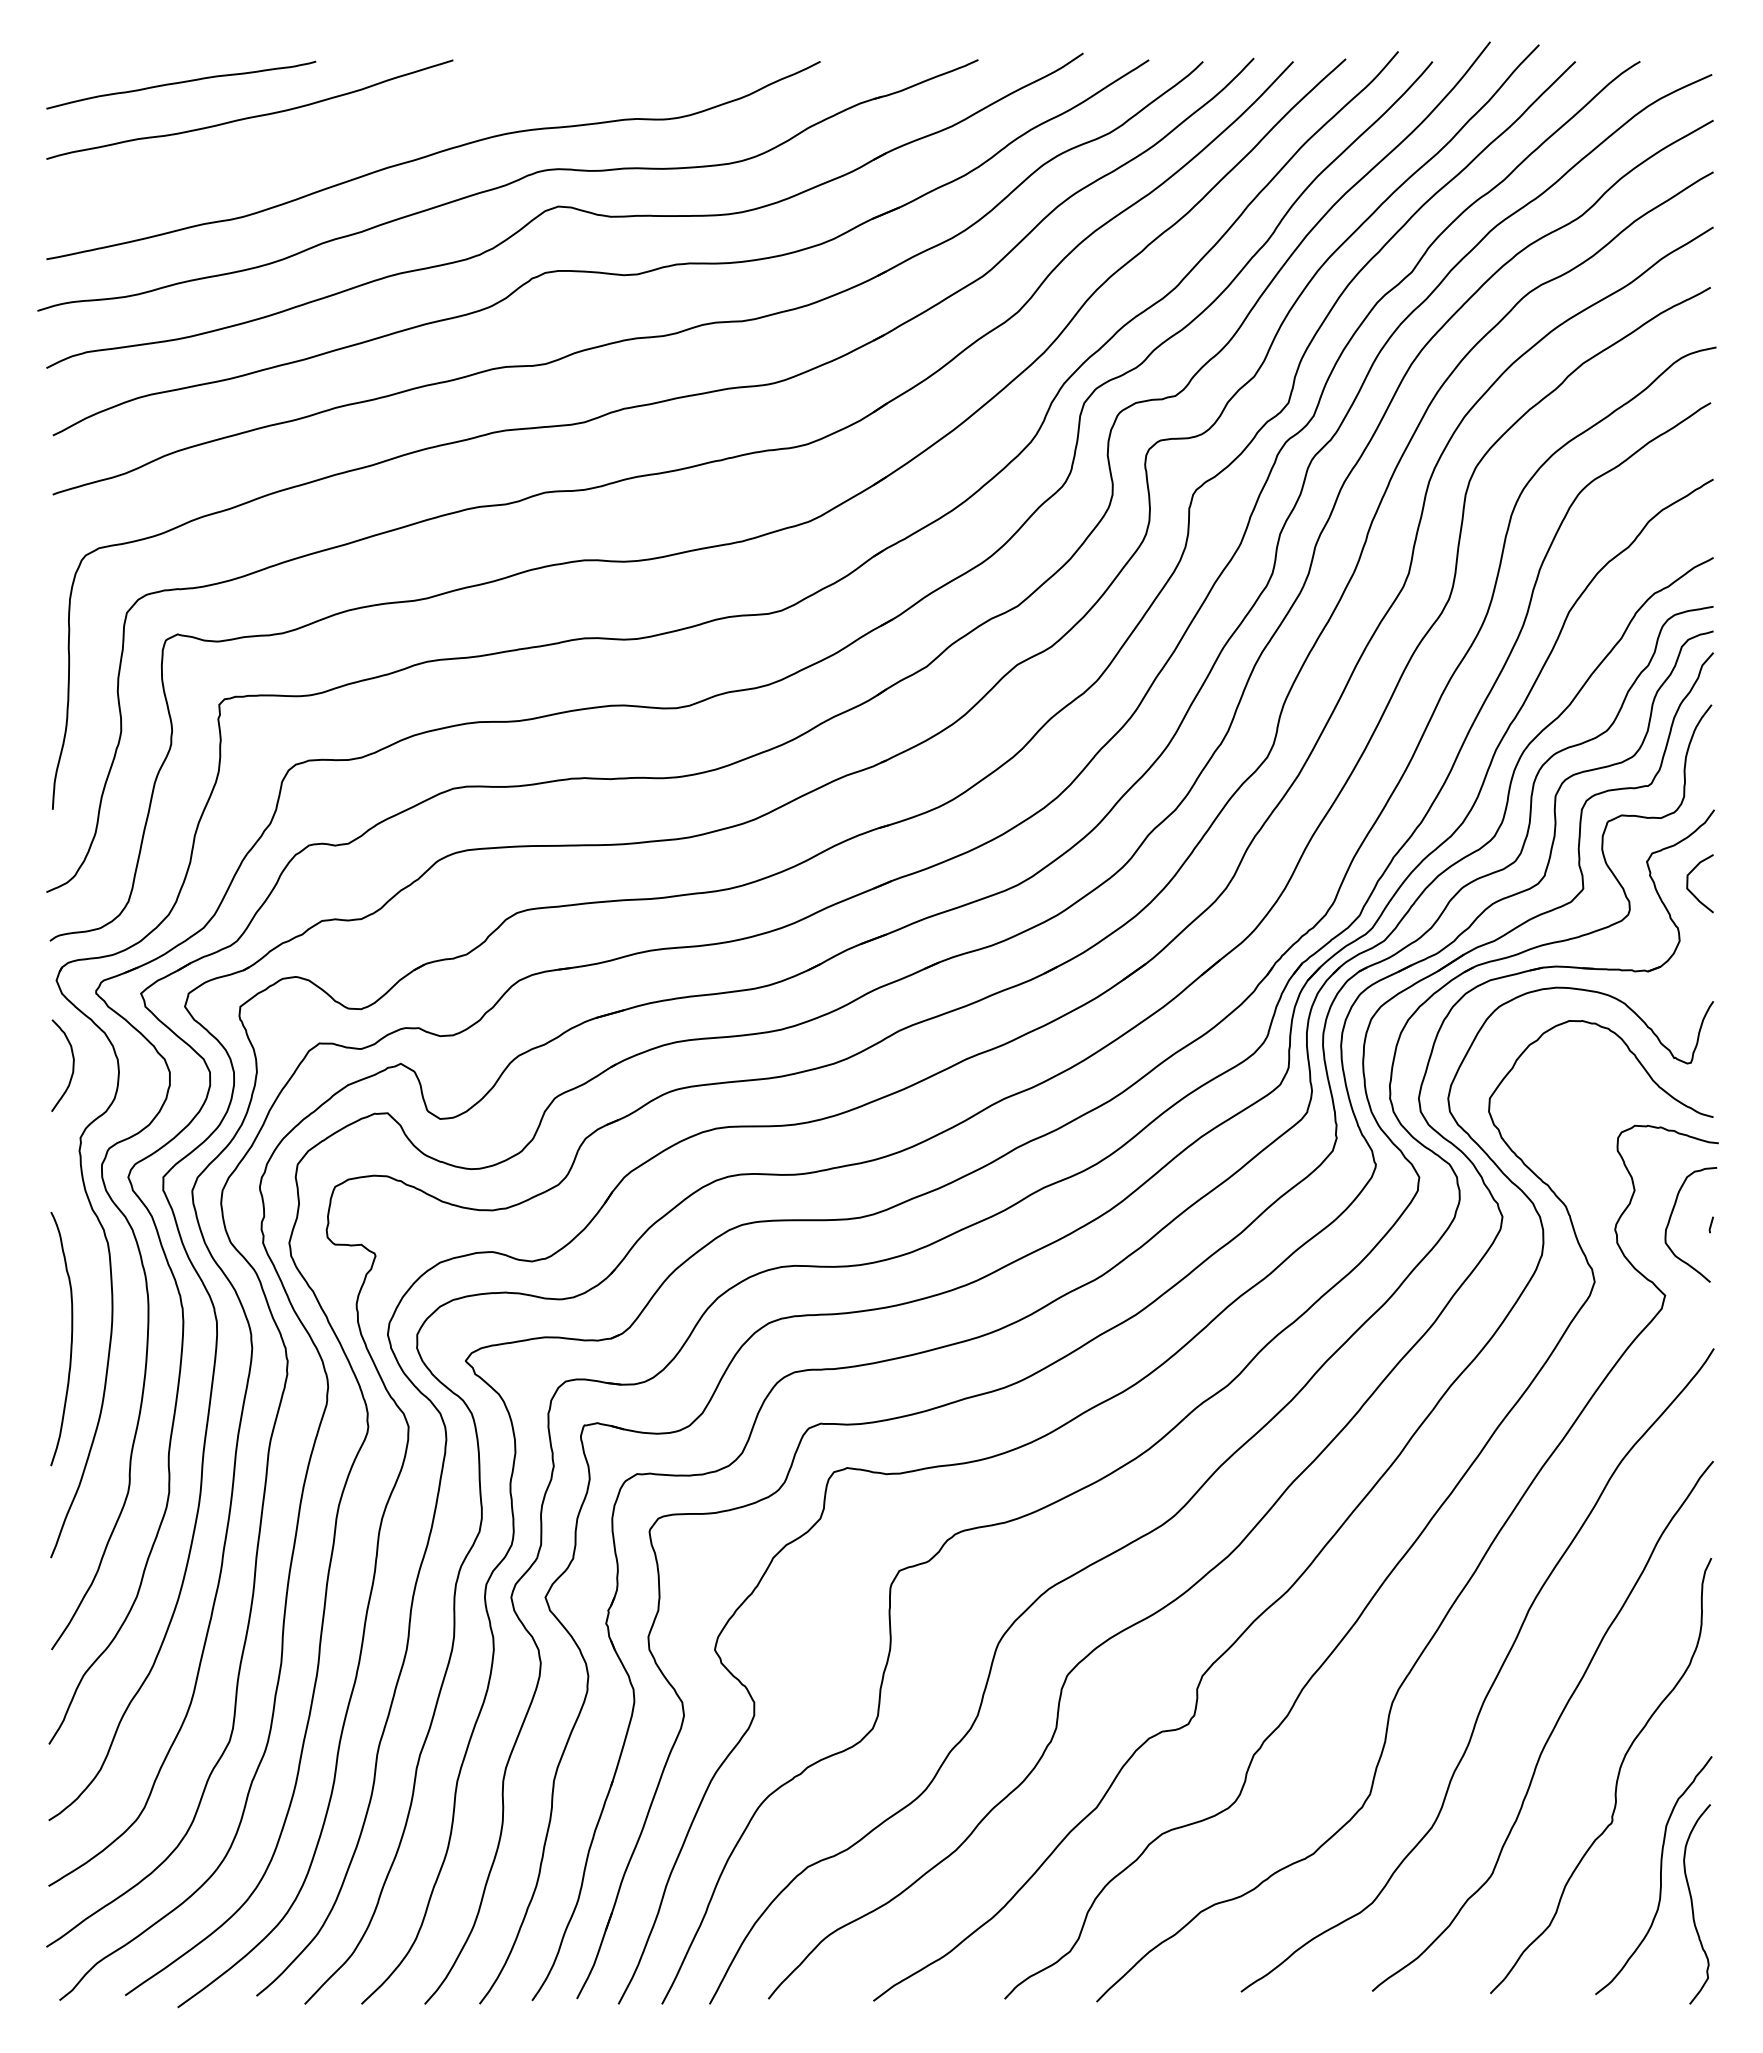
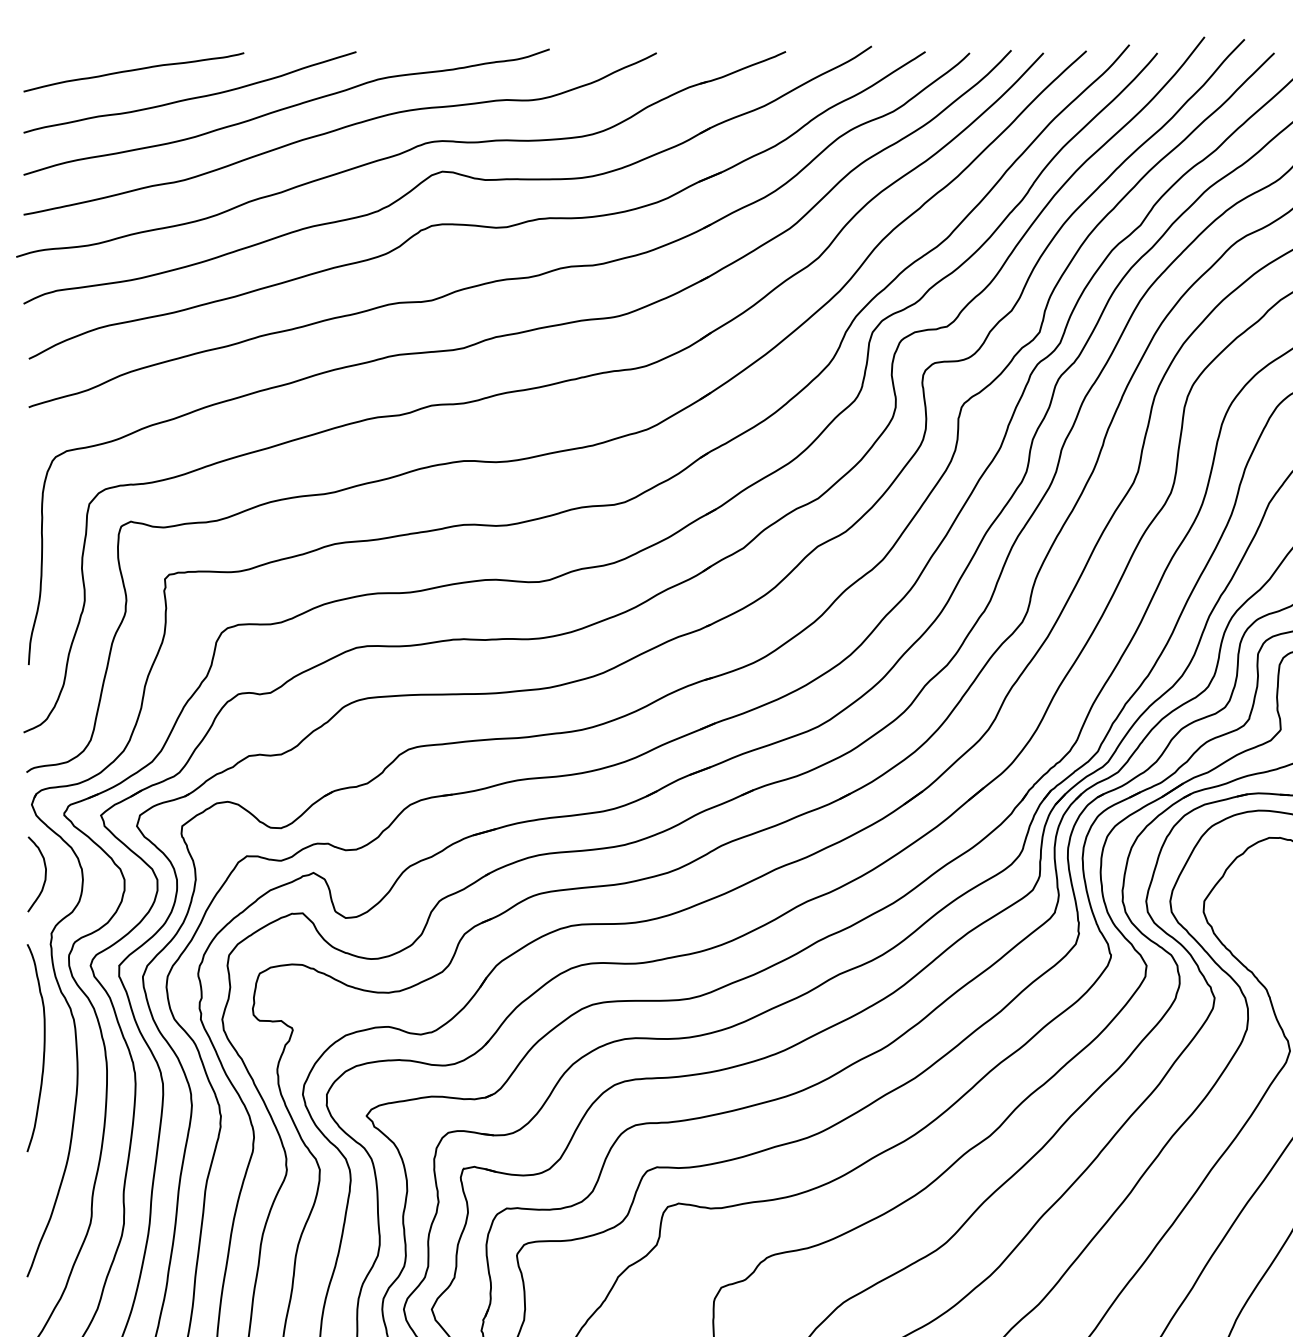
curve: (366, 130) -> (285, 109), added
curve: (70, 1342) -> (43, 1050), moved

